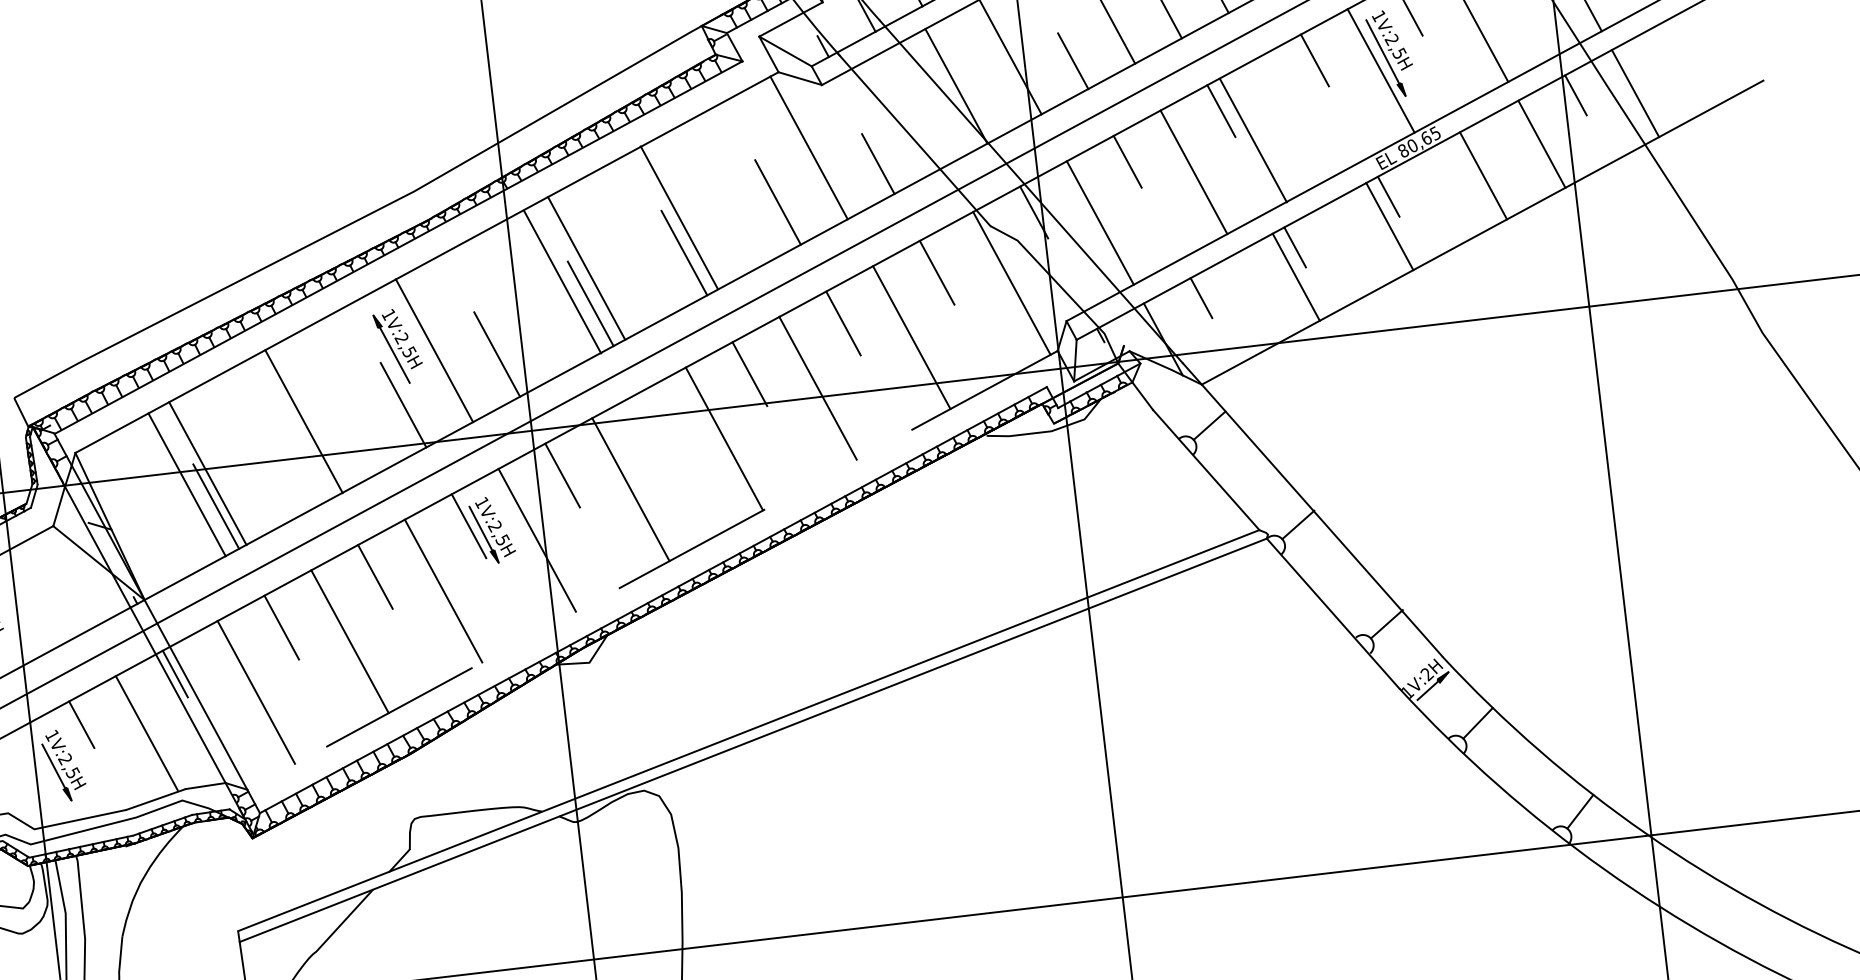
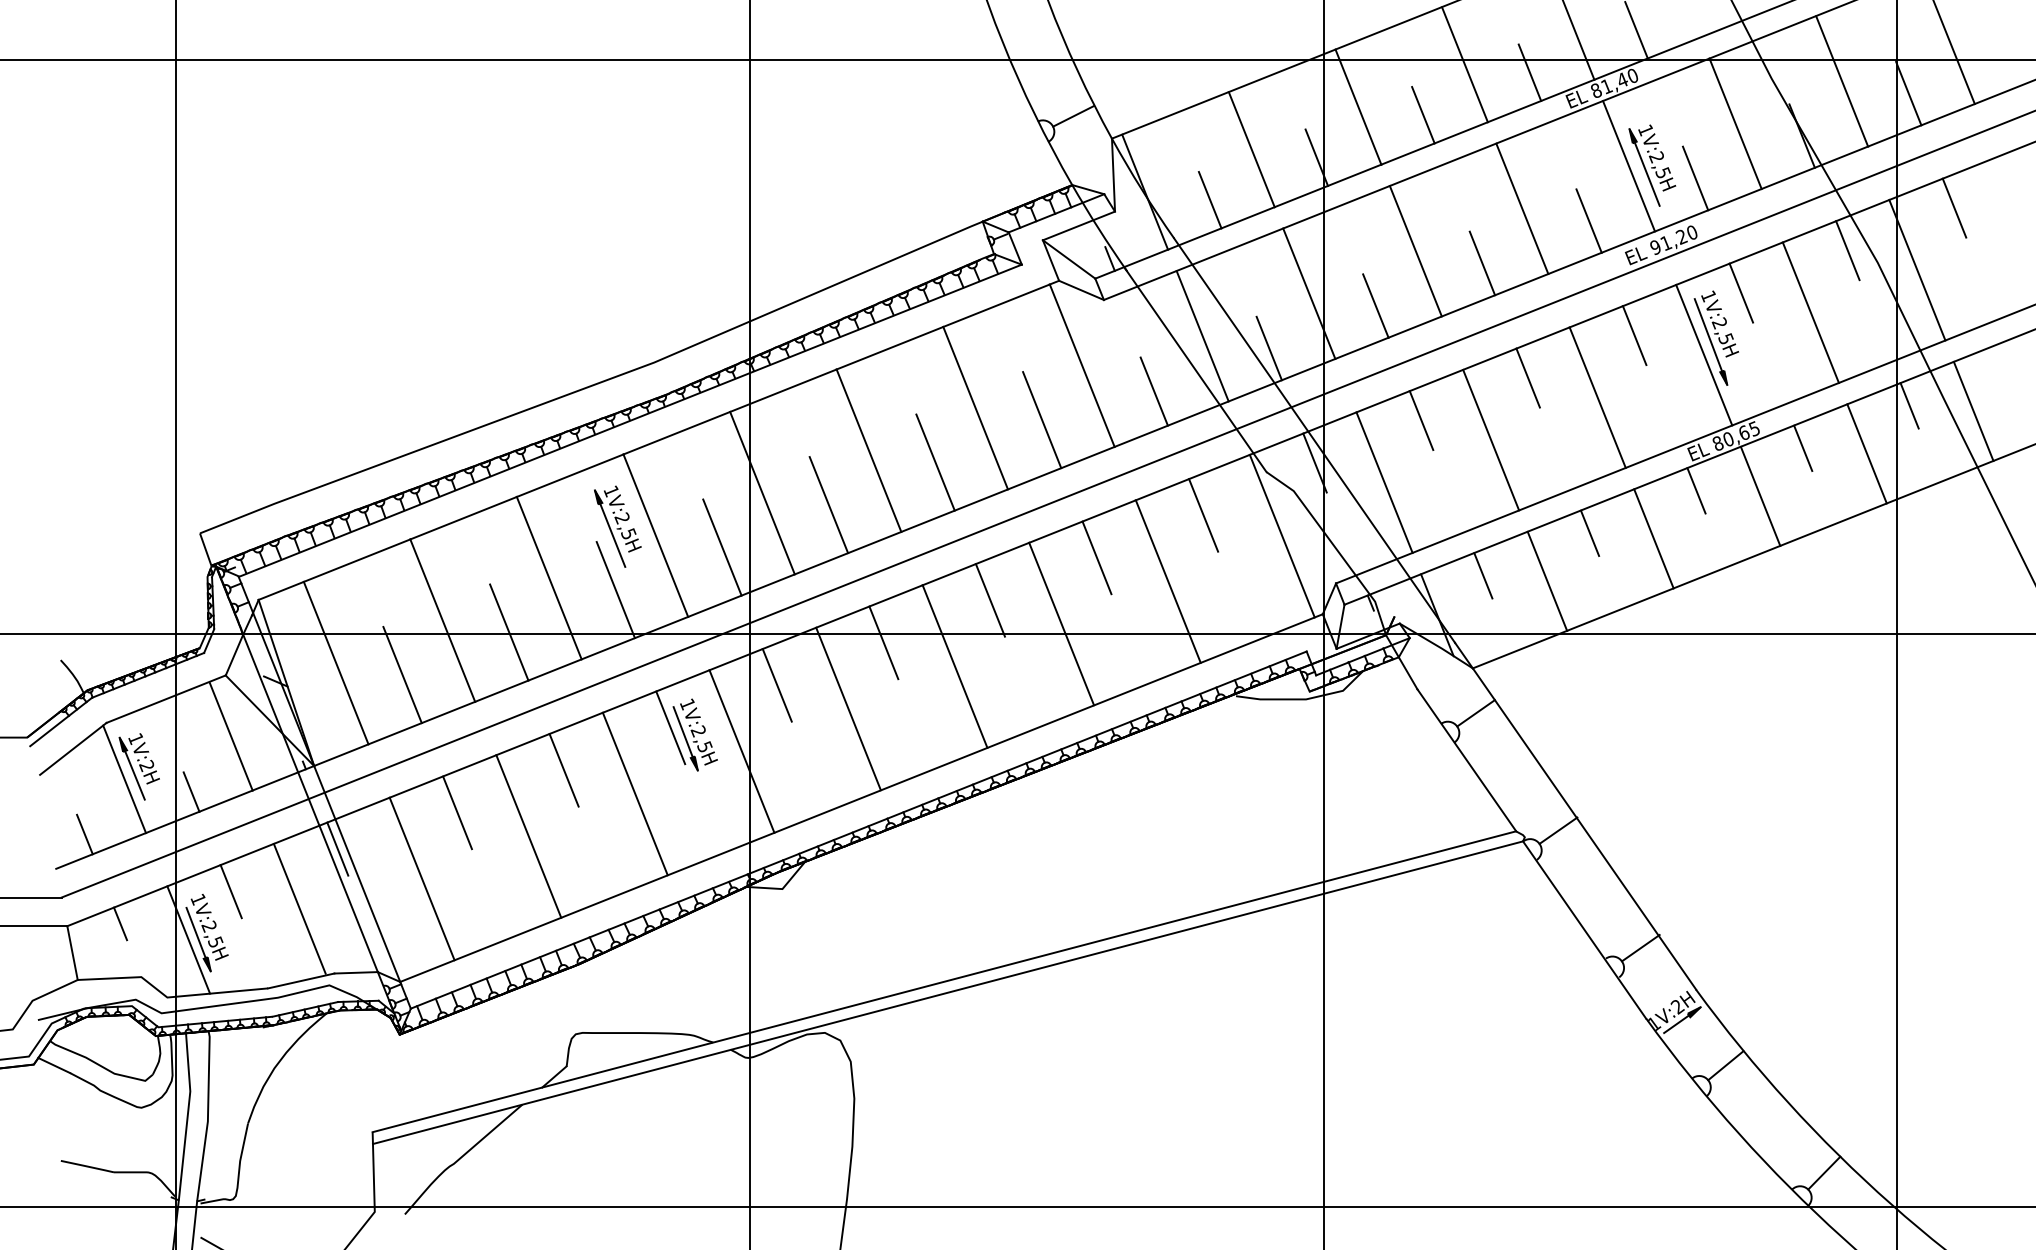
line: (956, 86) -> (1202, 336), moved
line: (978, 111) -> (1268, 348), added
line: (1253, 140) -> (1597, 397), moved
line: (1482, 146) -> (1803, 448), added
line: (1483, 175) -> (1760, 495), moved
line: (679, 217) -> (975, 407), moved
line: (1389, 226) -> (1653, 538), moved
line: (586, 268) -> (868, 450), moved
line: (1296, 276) -> (1547, 580), moved
line: (562, 281) -> (762, 492), moved
line: (303, 421) -> (548, 577), moved
line: (655, 424) -> (883, 642), added
line: (310, 455) -> (509, 632), added
line: (207, 473) -> (442, 620), moved
line: (186, 484) -> (335, 662), moved
line: (652, 570) -> (861, 798), dashed -> solid
line: (64, 581) -> (230, 736), added
line: (34, 636) -> (191, 791), added
line: (47, 773) -> (188, 939), added

